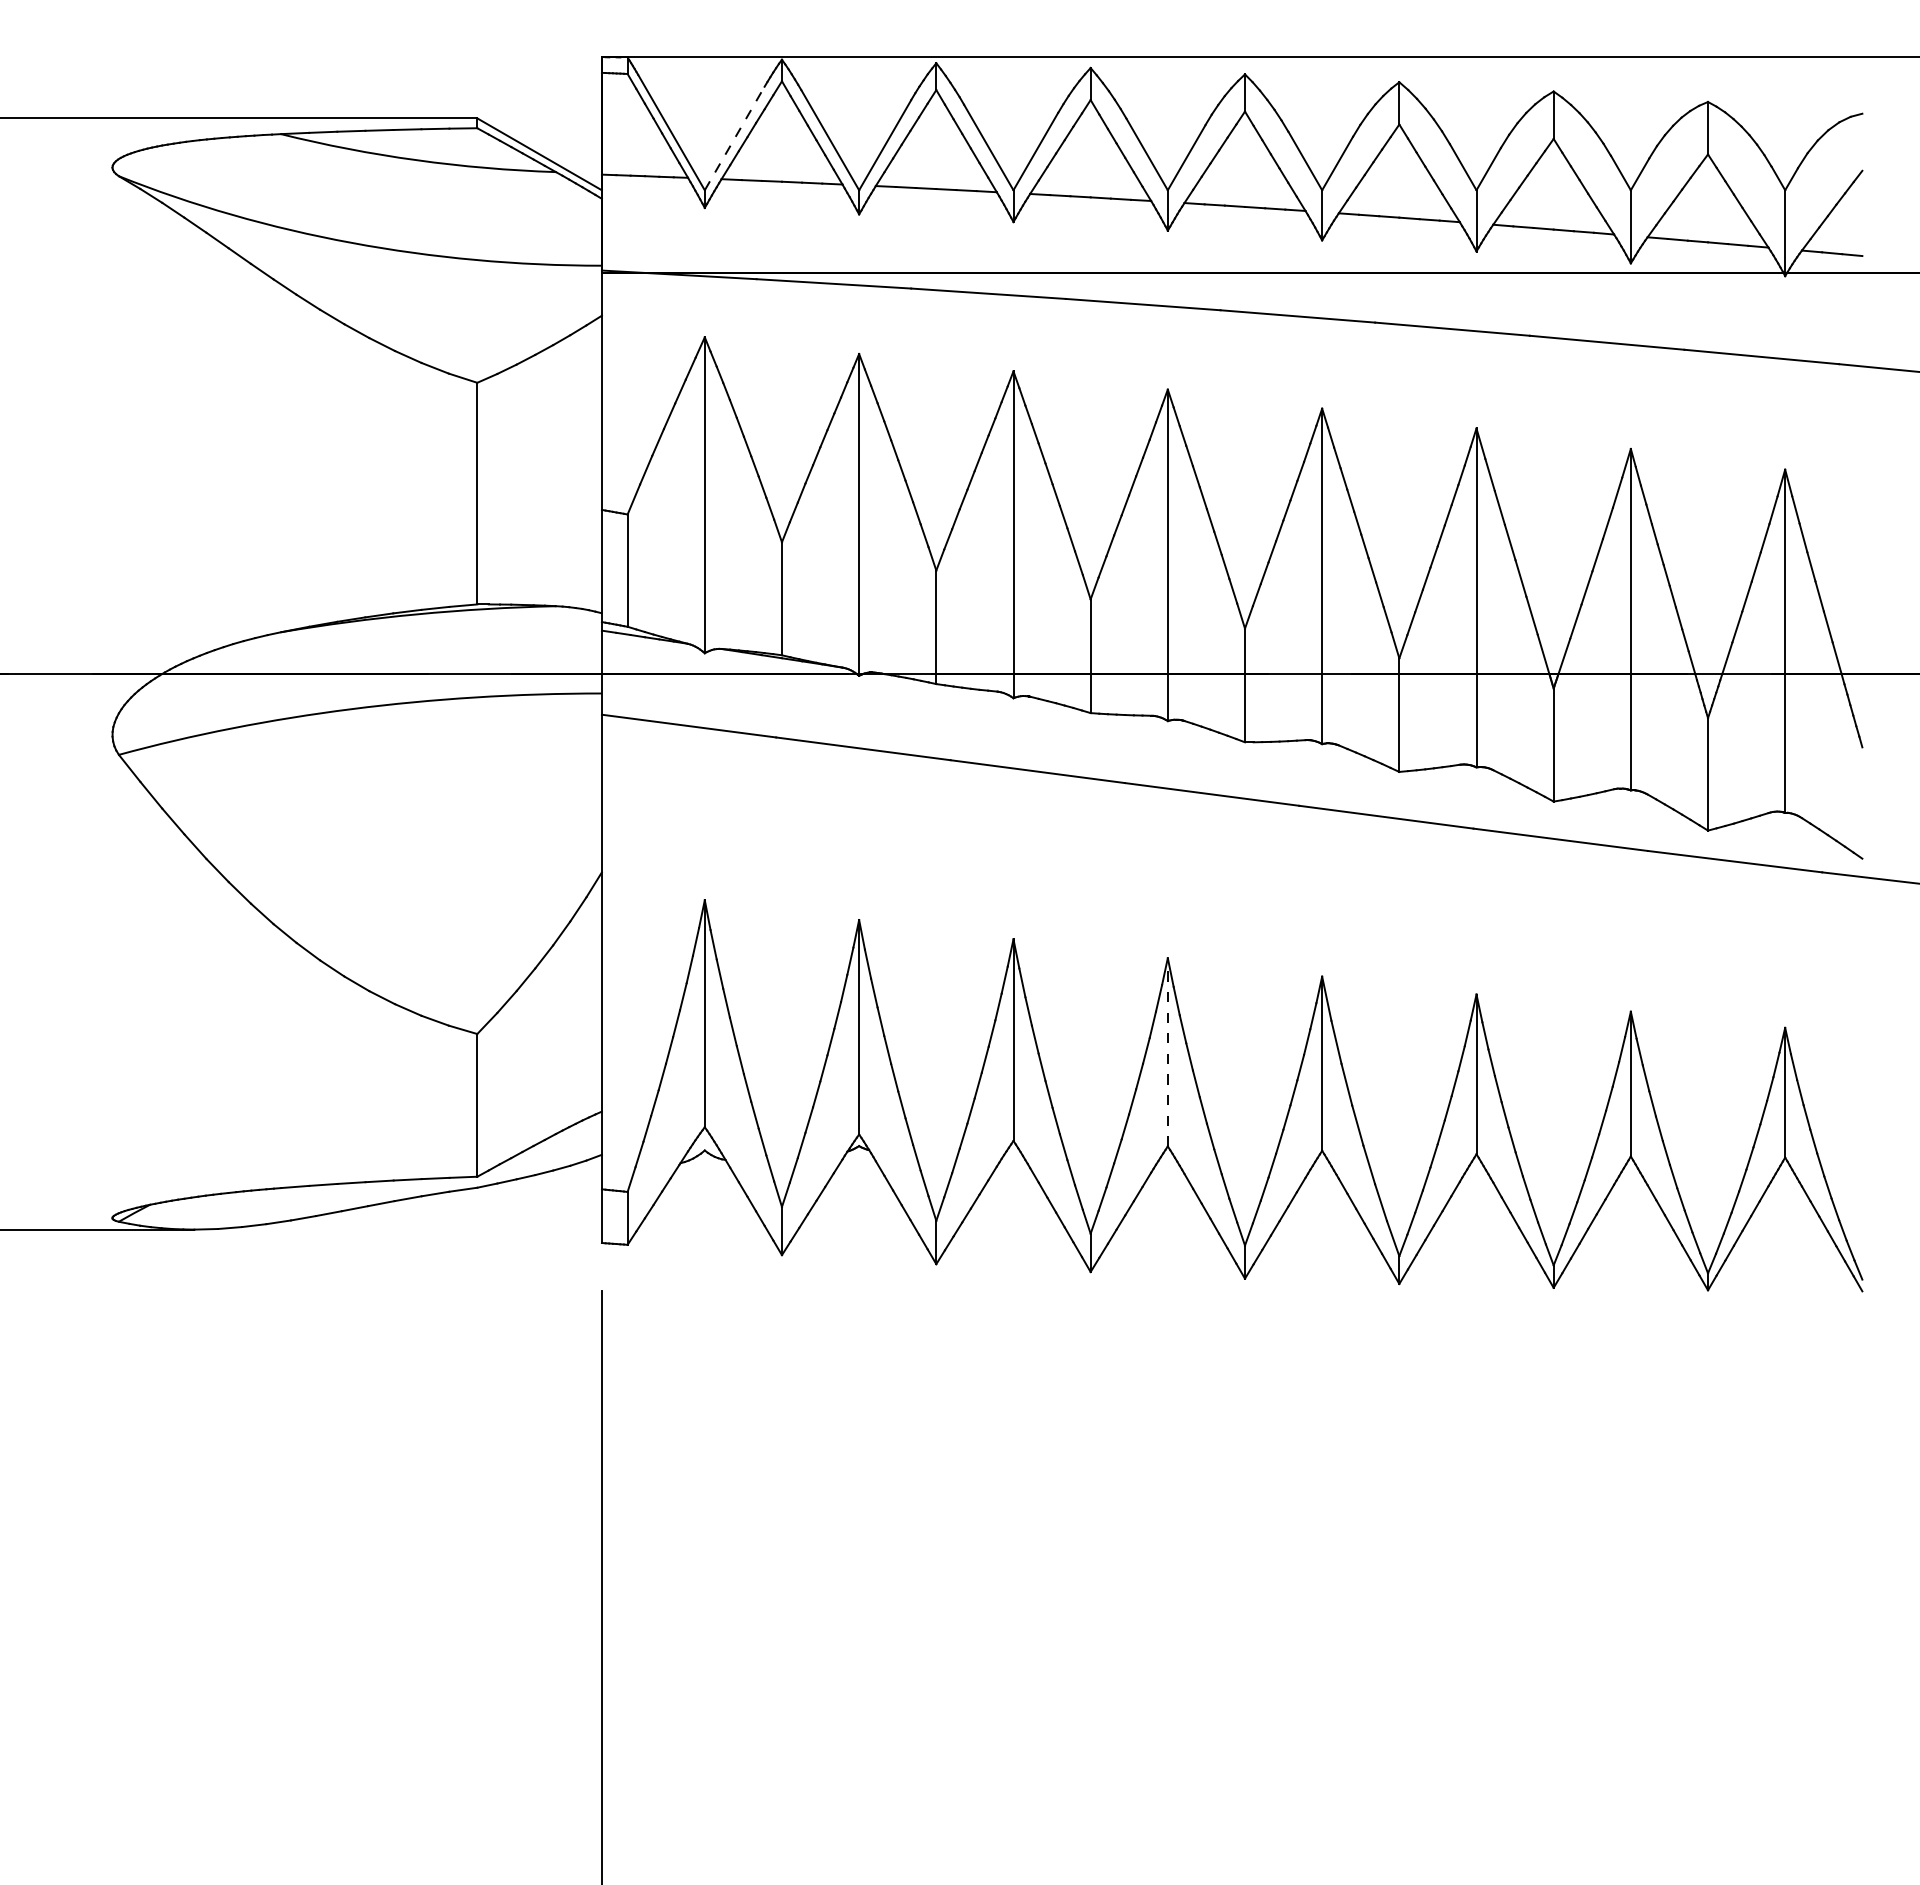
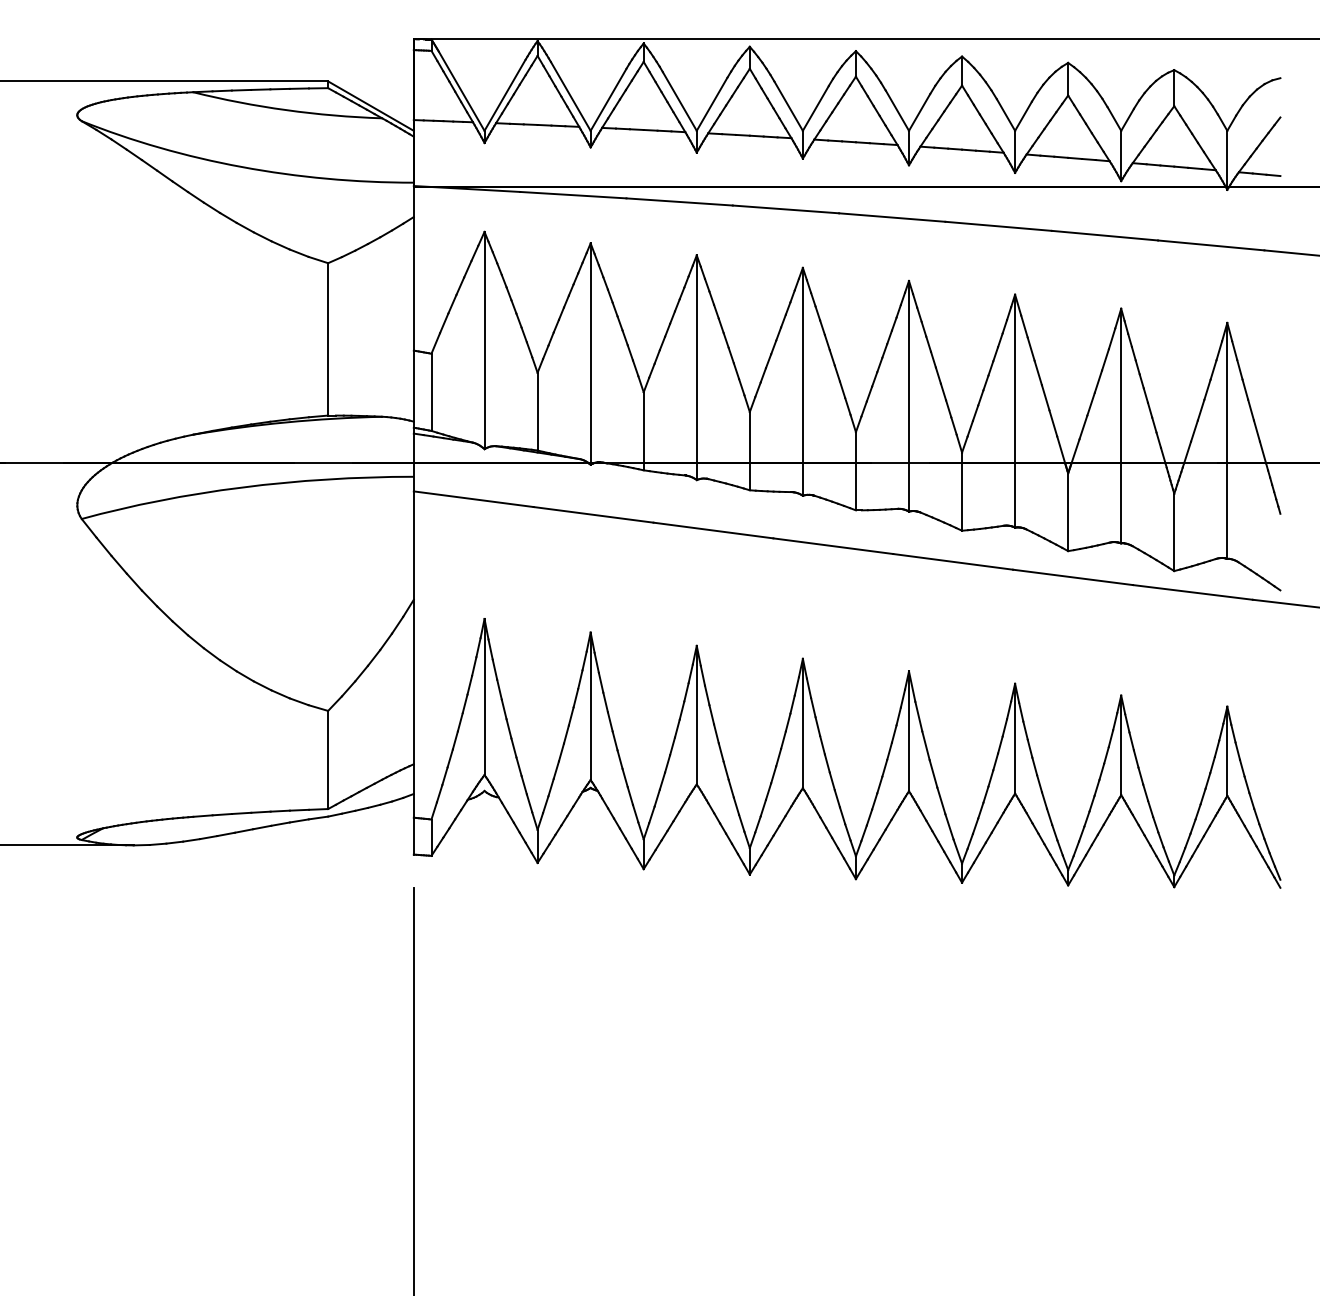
line: (735, 137) -> (505, 94), dashed -> solid
line: (1167, 1052) -> (802, 723), dashed -> solid

